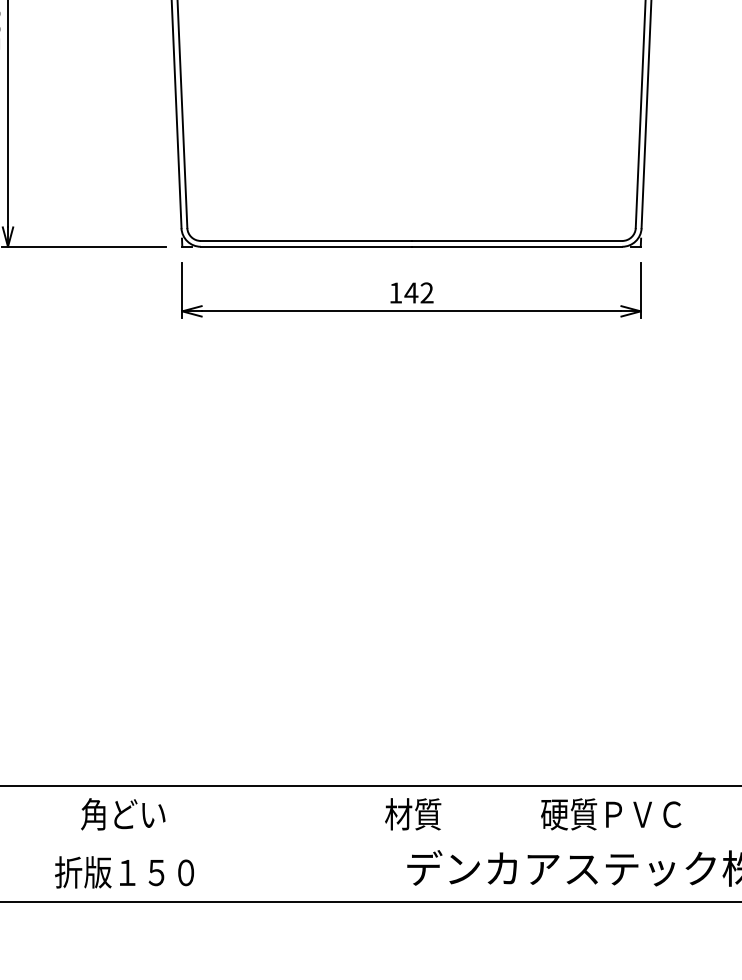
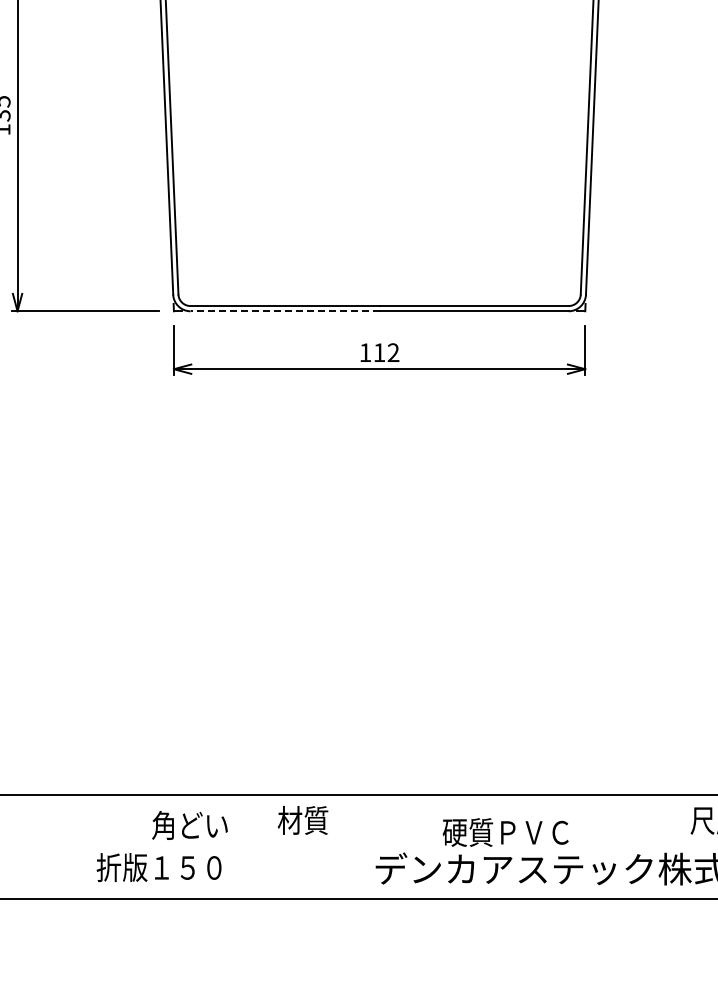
line: (306, 247) -> (285, 311), solid -> dashed
text: (411, 292) -> (379, 352), 142 -> 112
text: (122, 814) -> (189, 825), moved
text: (413, 814) -> (303, 820), moved
text: (610, 814) -> (505, 832), moved
text: (123, 872) -> (158, 867), moved

